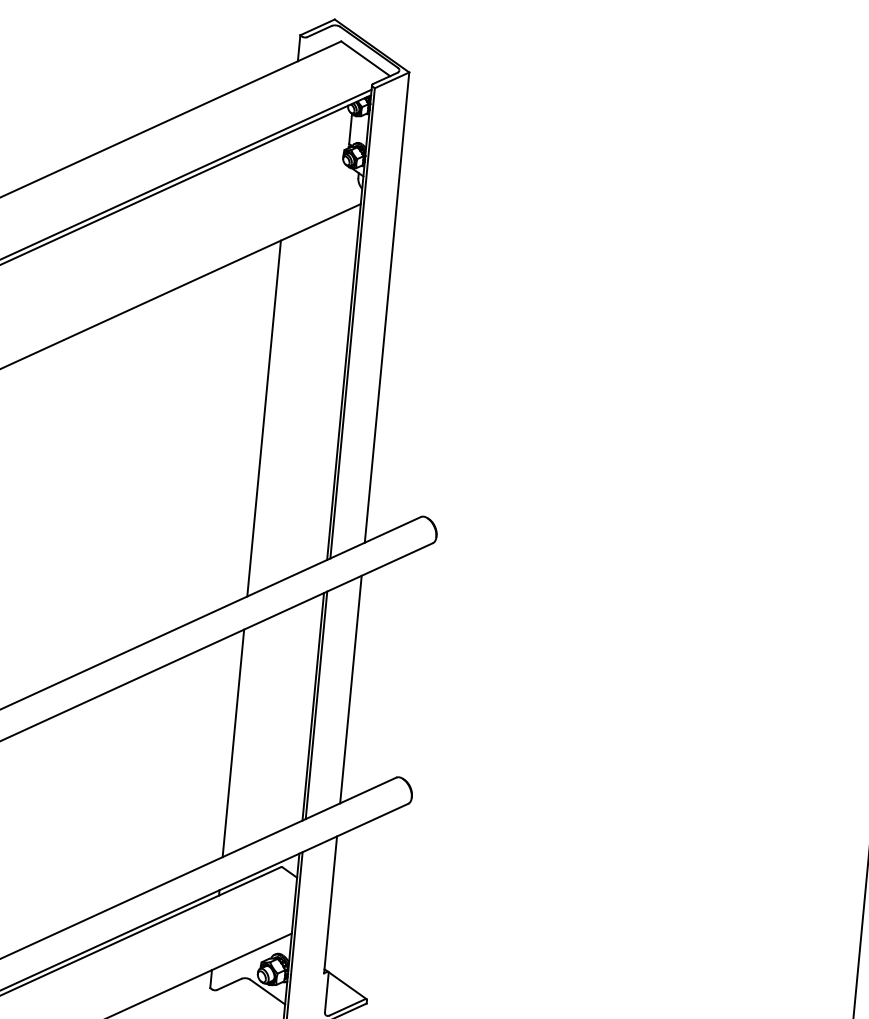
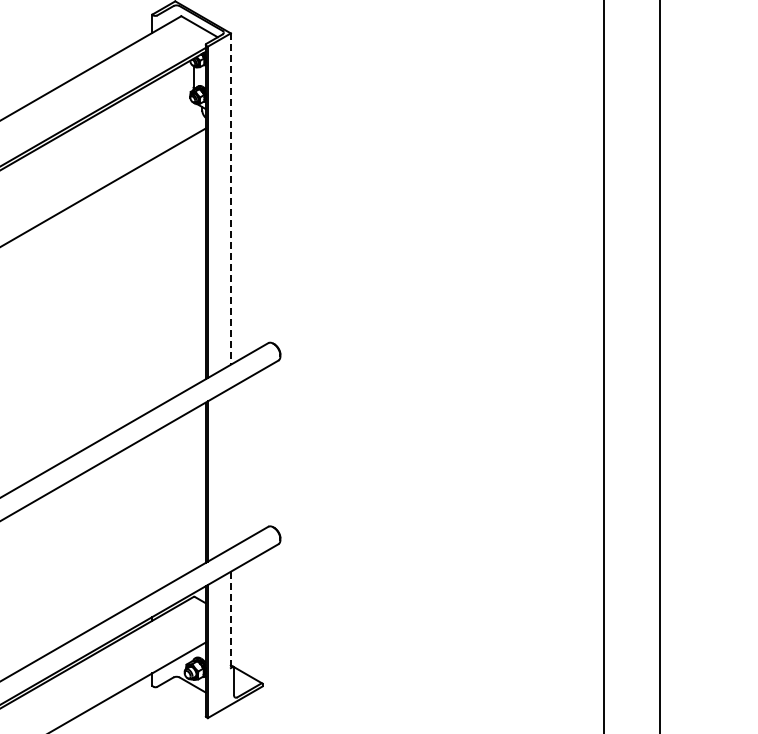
line: (386, 308) -> (230, 199), solid -> dashed
line: (264, 418) -> (152, 284), removed
line: (350, 689) -> (230, 468), removed
line: (233, 743) -> (152, 513), removed
line: (329, 905) -> (230, 620), solid -> dashed

